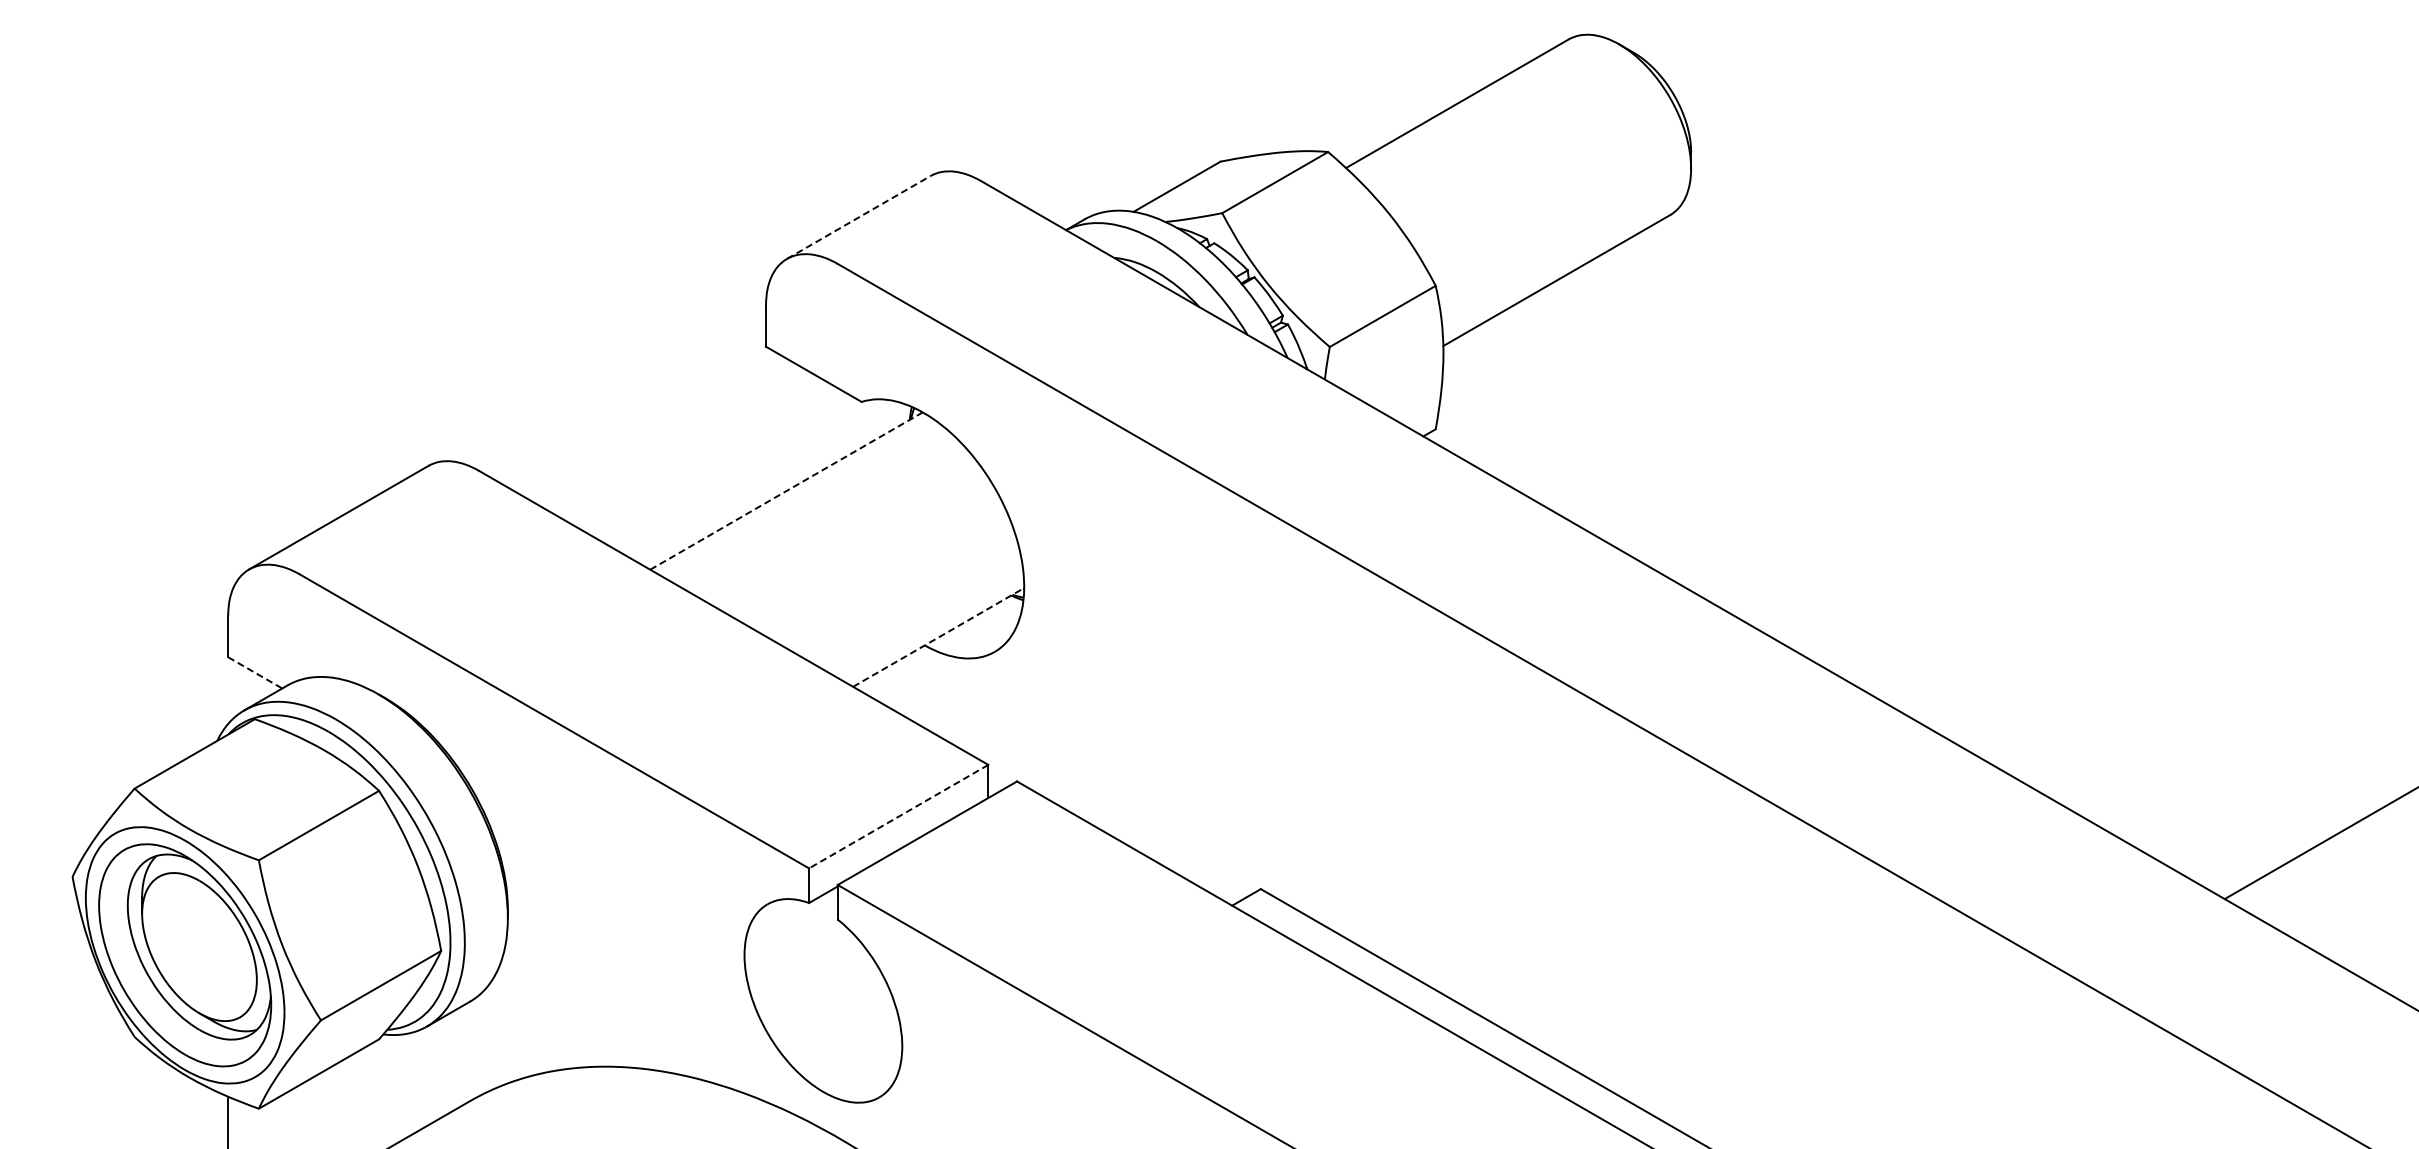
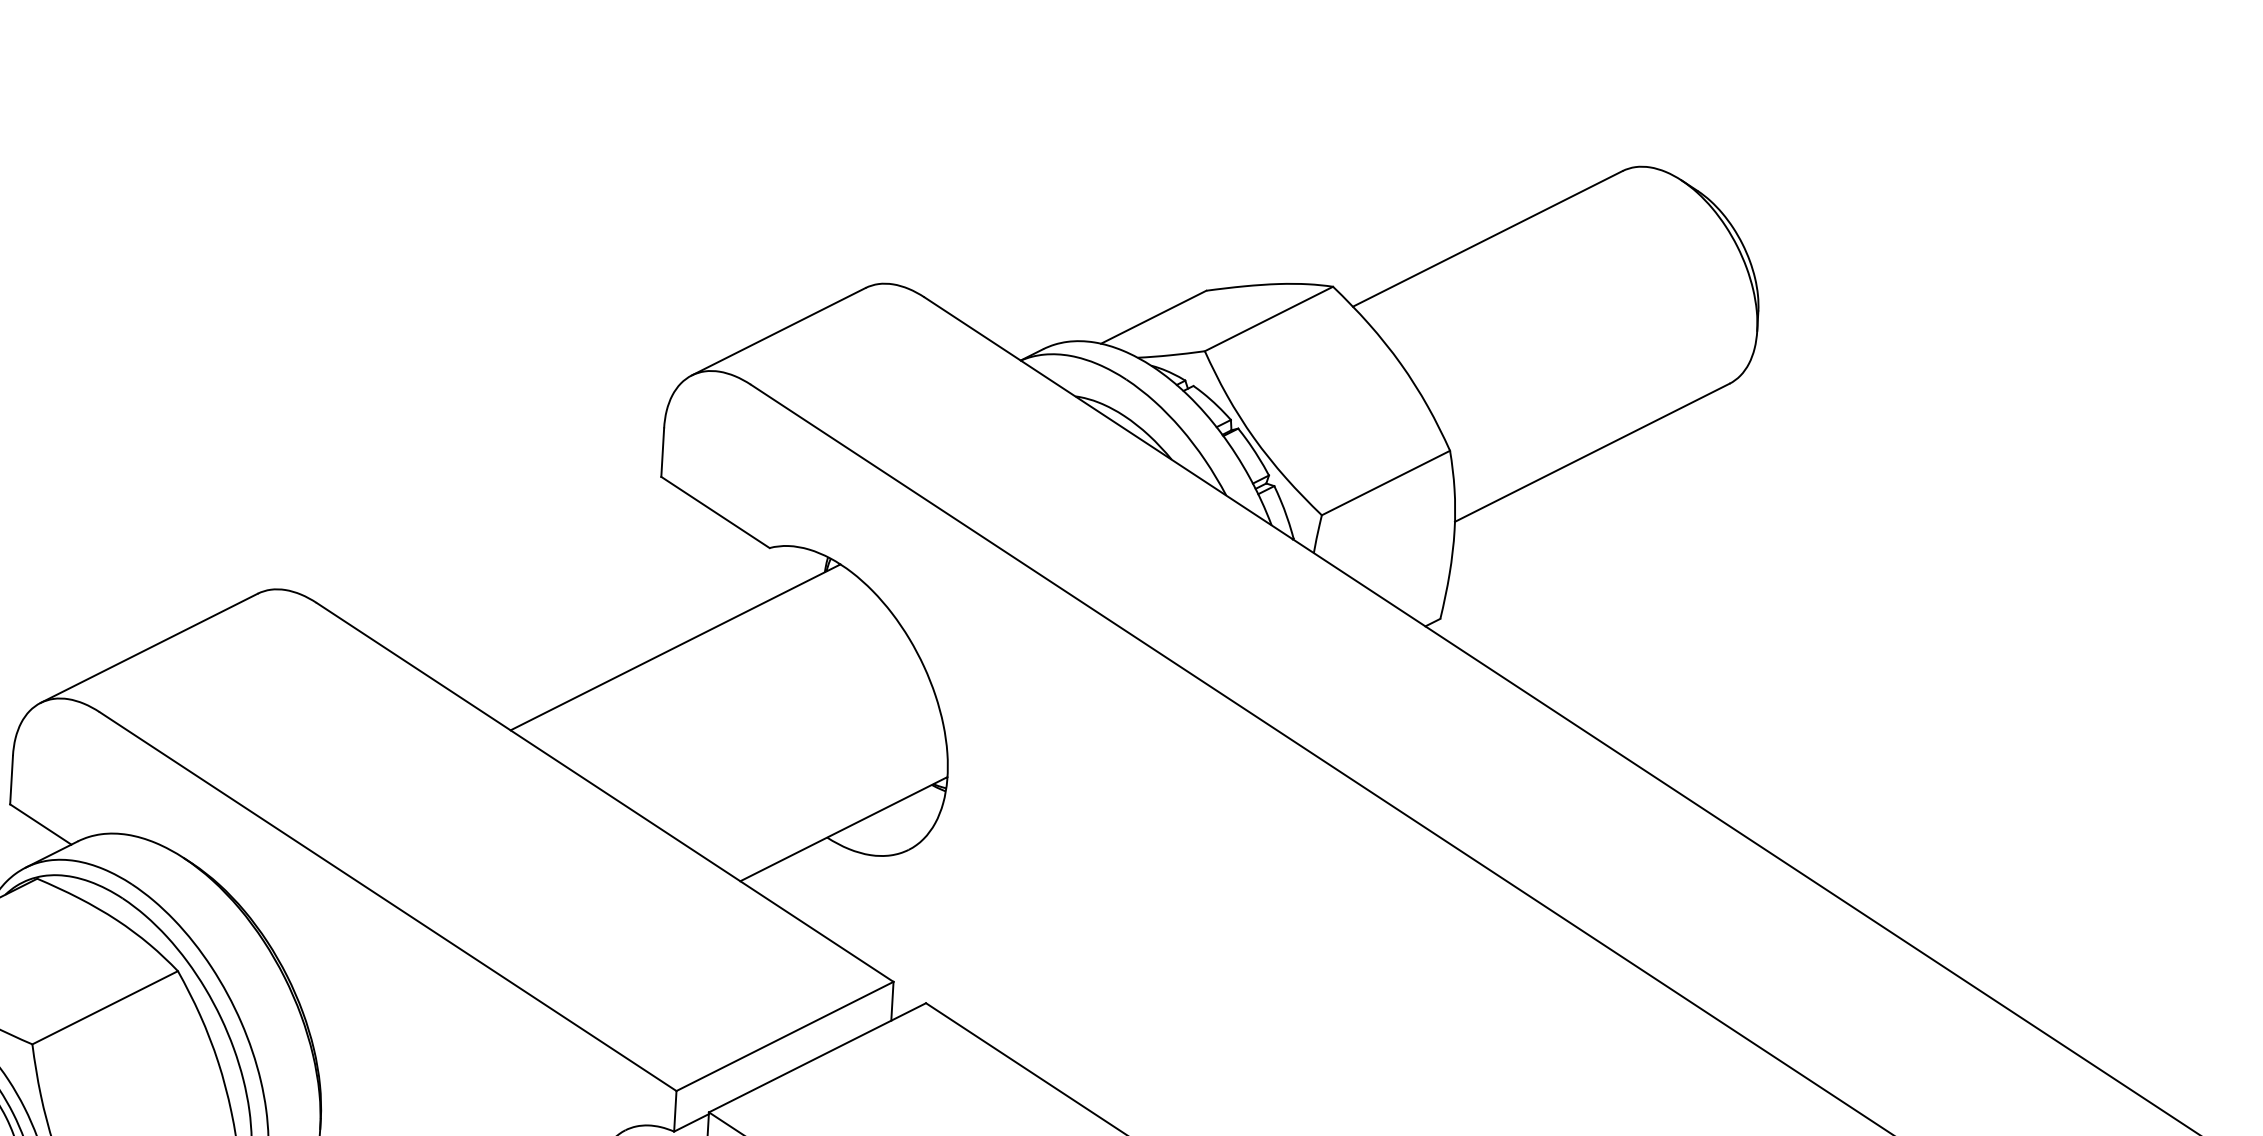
line: (858, 217) -> (778, 331), dashed -> solid
line: (786, 490) -> (675, 646), dashed -> solid
line: (938, 637) -> (843, 829), dashed -> solid
line: (255, 673) -> (41, 825), dashed -> solid
line: (898, 816) -> (784, 1036), dashed -> solid

